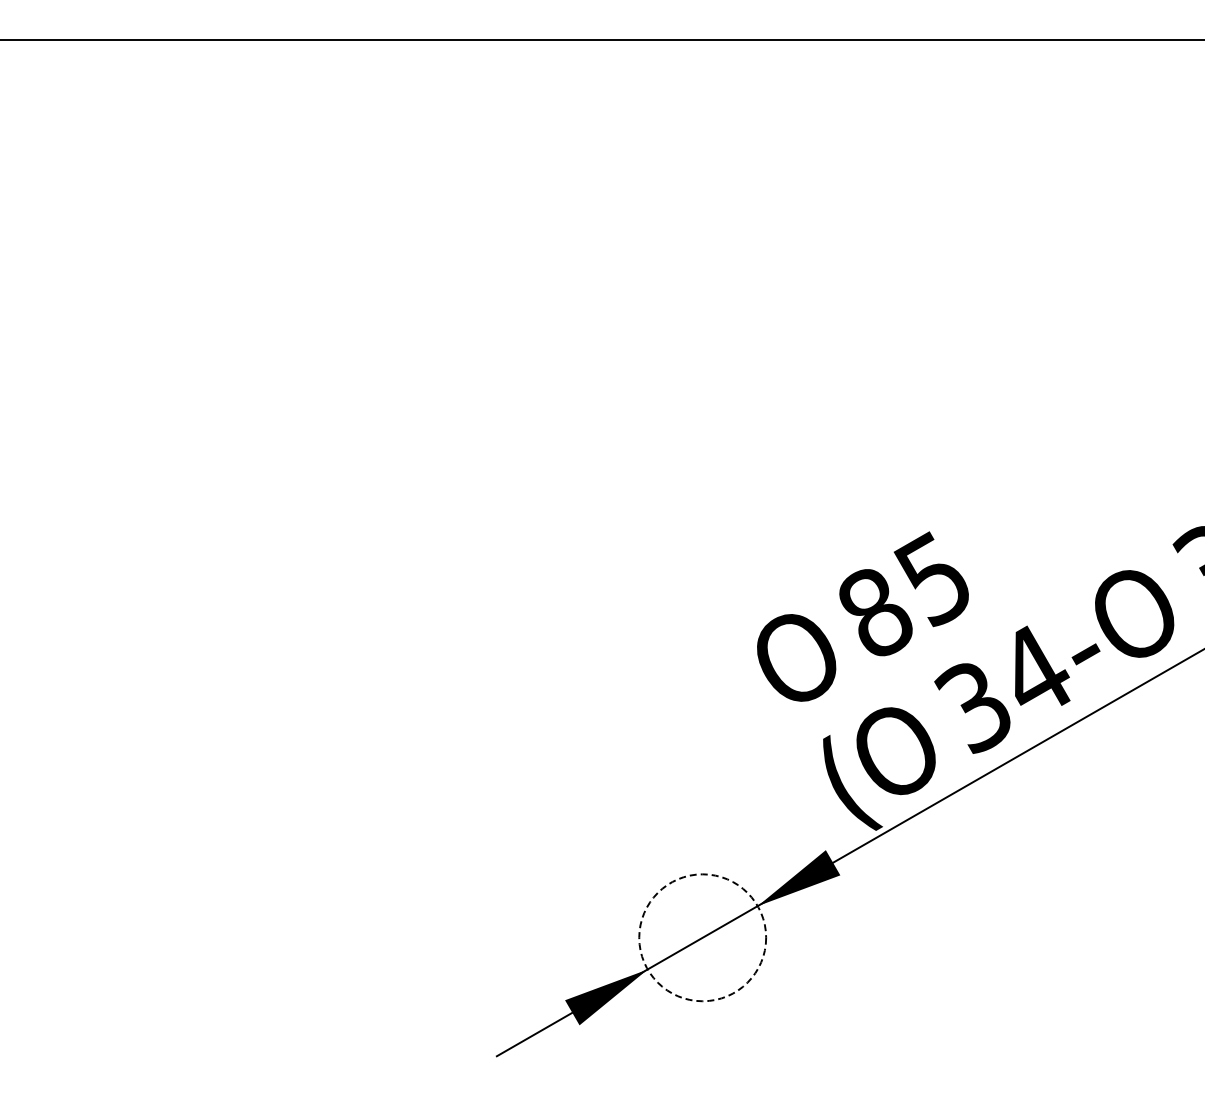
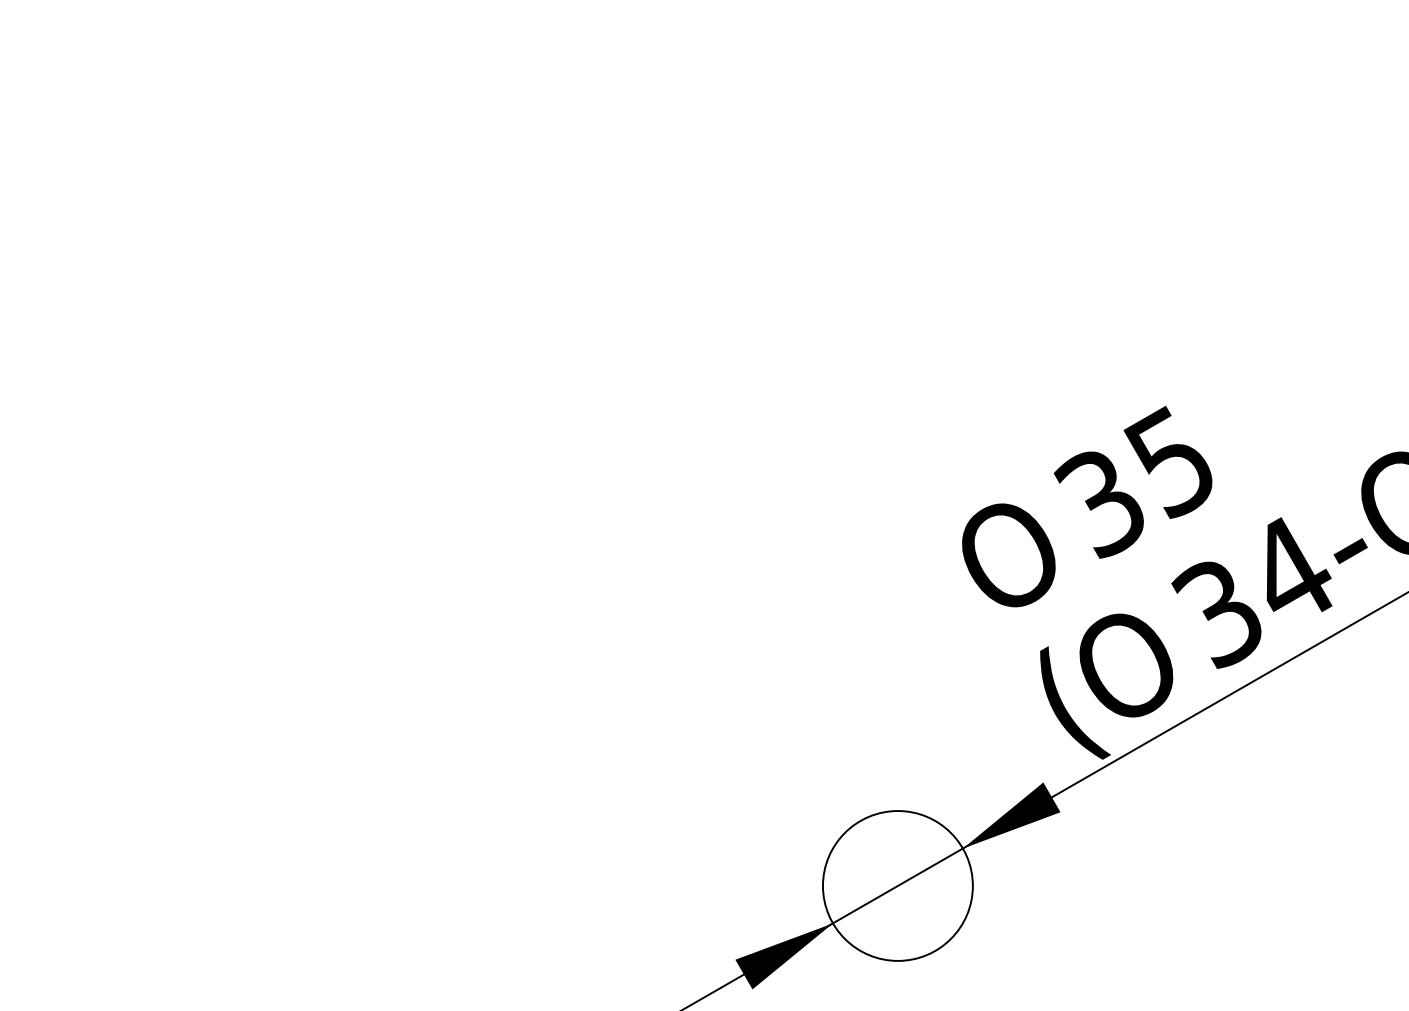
text: (873, 614) -> (1099, 504), 85 -> 35
circle: (702, 937) -> (897, 885), dashed -> solid

